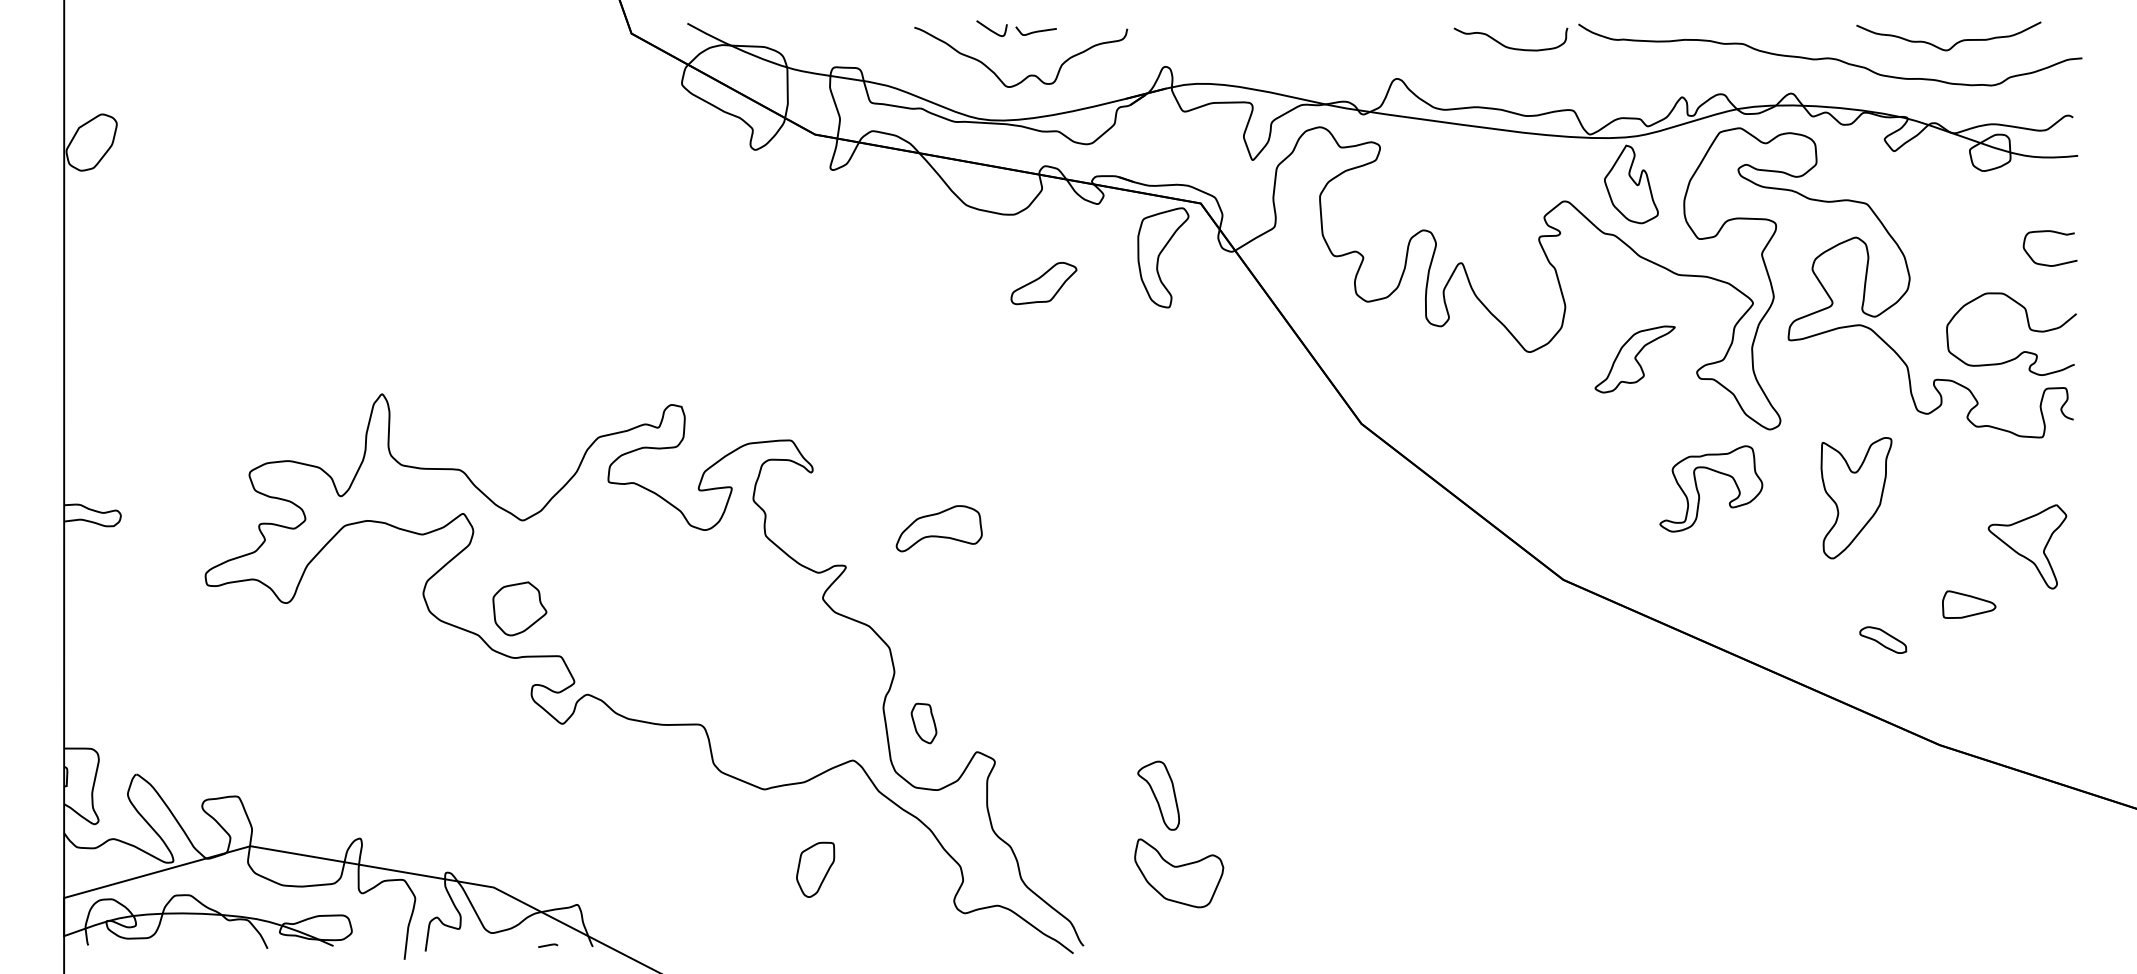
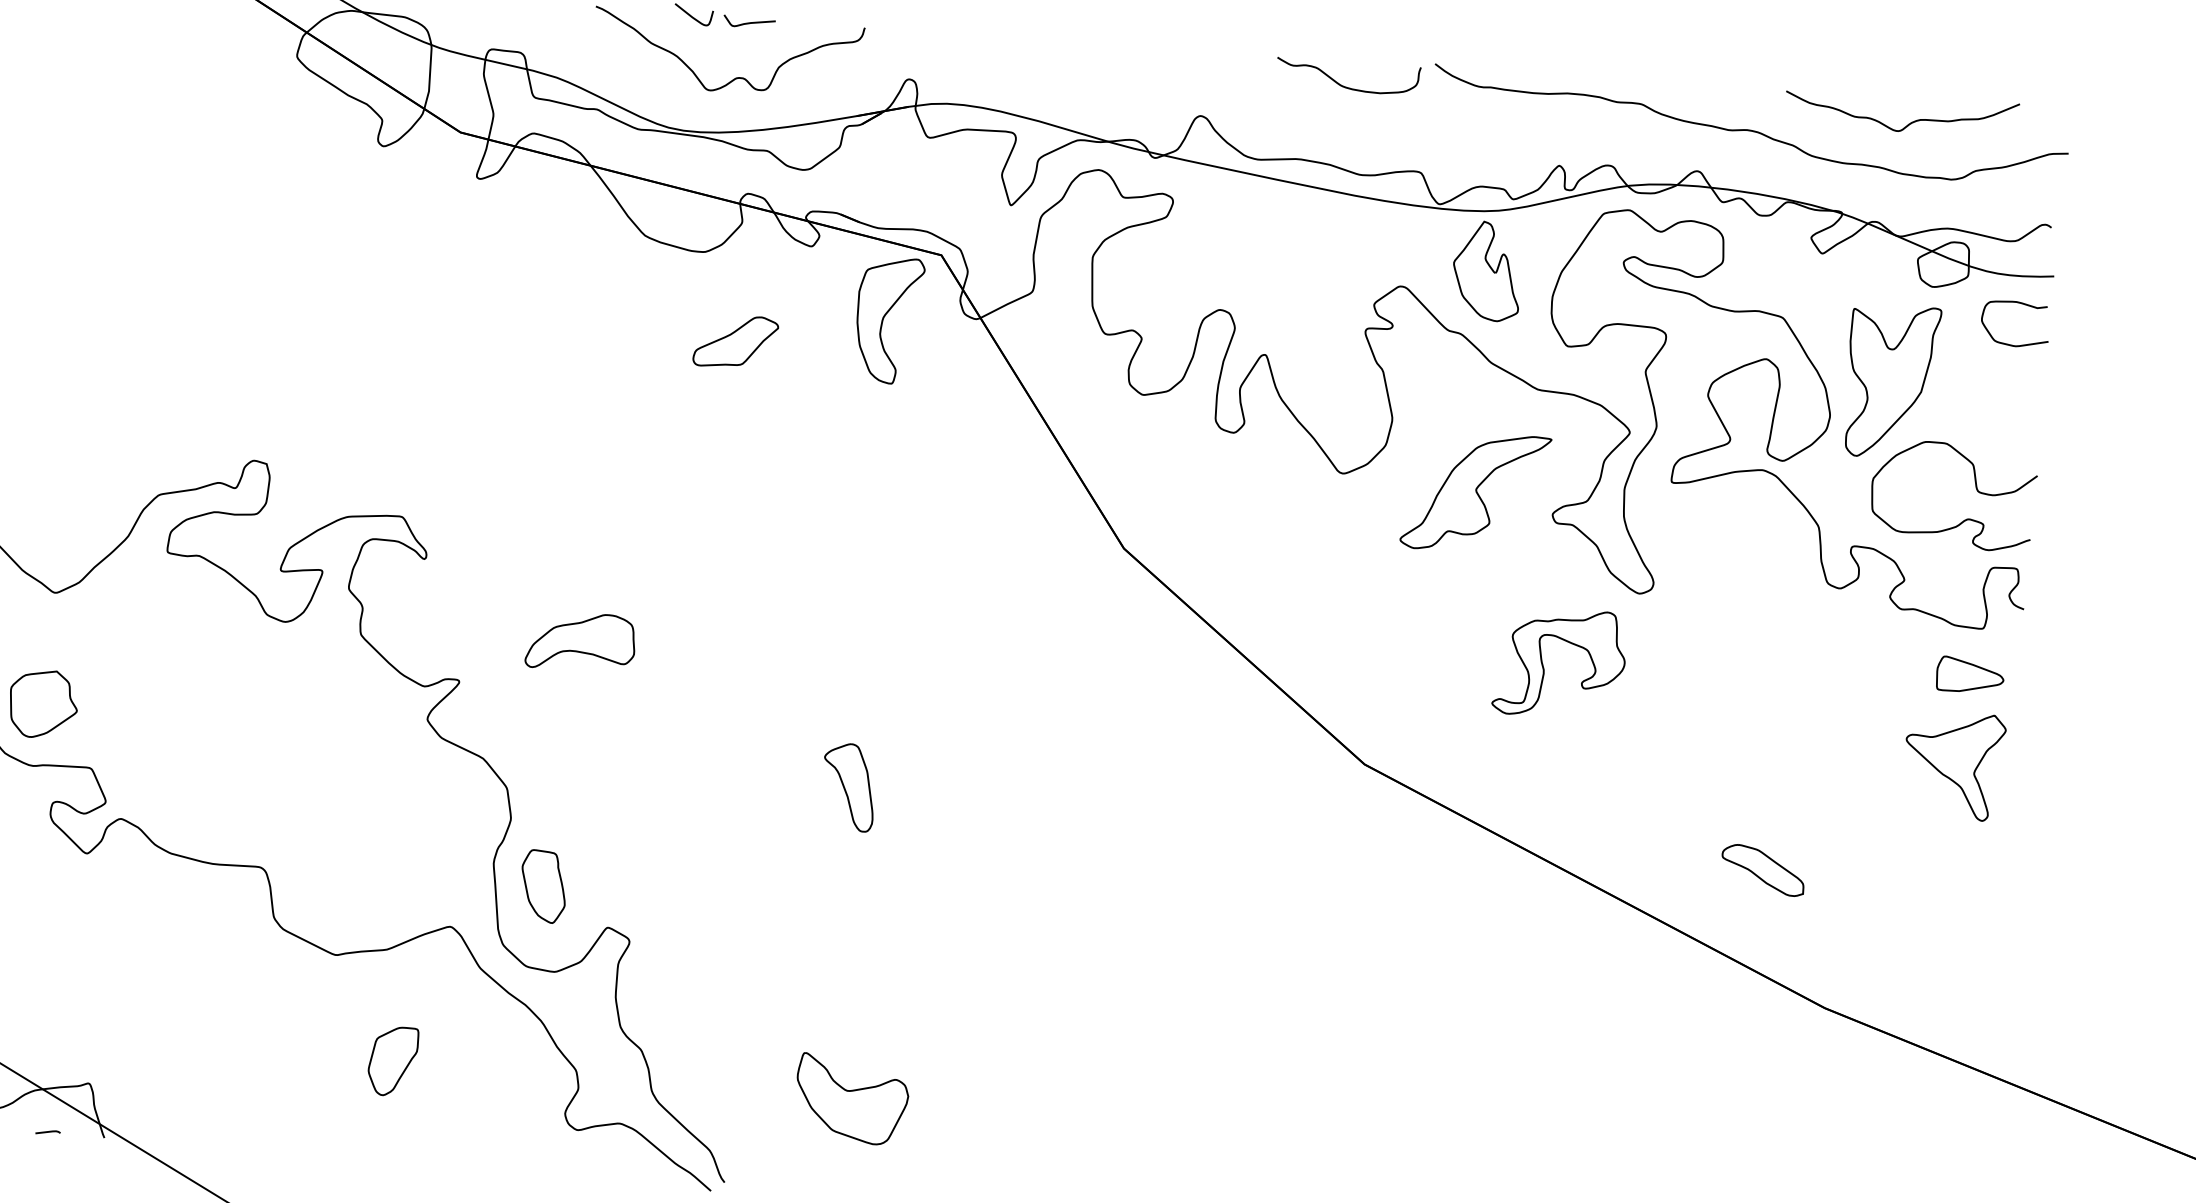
curve: (2049, 264) -> (2012, 344), moved
part: (1634, 359) -> (1474, 492), size x1.43
part: (1856, 498) -> (1891, 382), moved
part: (1969, 604) -> (1970, 675), moved
part: (1882, 639) -> (1762, 869), size x1.43
part: (923, 723) -> (542, 886), size x1.43
part: (1158, 795) -> (848, 787), moved

